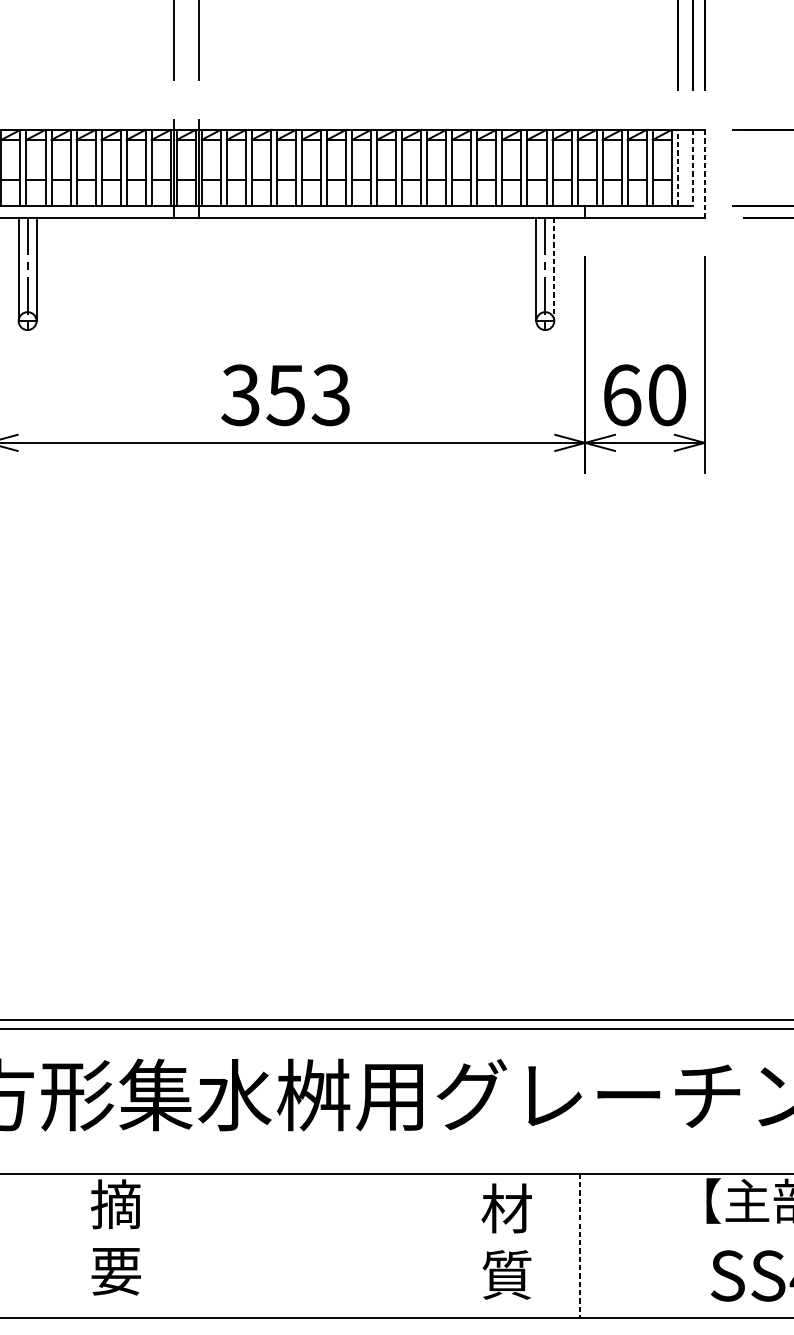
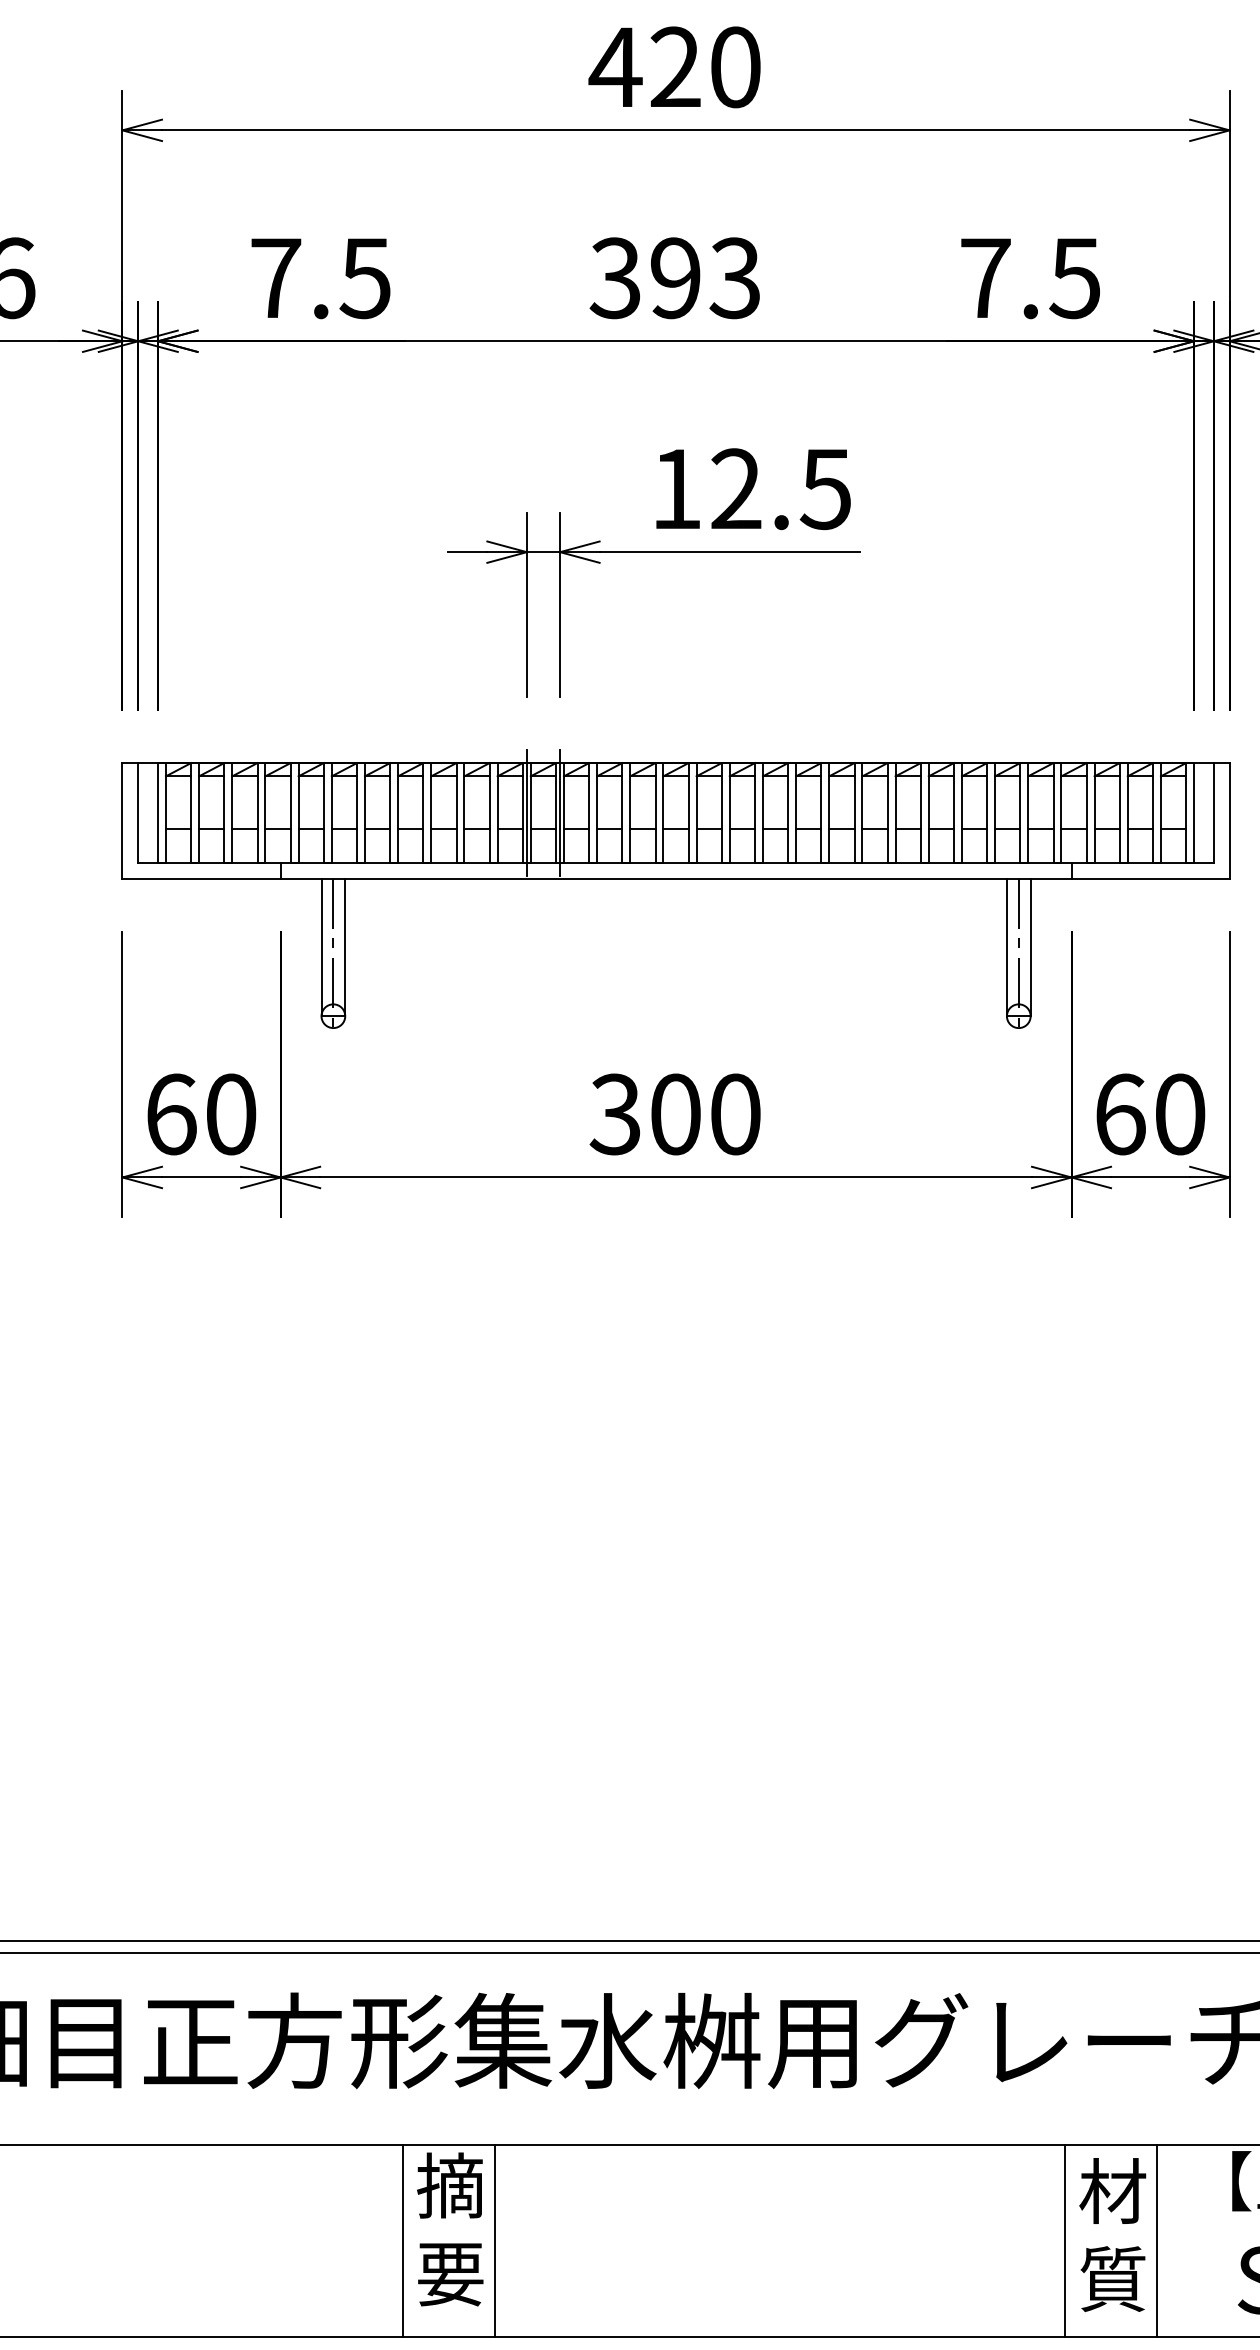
line: (678, 167) -> (1194, 812), dashed -> solid
line: (692, 167) -> (1213, 813), dashed -> solid
line: (704, 174) -> (1229, 821), dashed -> solid
line: (554, 269) -> (1030, 947), dashed -> solid
text: (307, 395) -> (704, 1114), 353 -> 300
text: (506, 1241) -> (1112, 2234), moved
line: (79, 1245) -> (402, 2240), added
line: (149, 1245) -> (494, 2240), added
line: (579, 1245) -> (1064, 2240), dashed -> solid
line: (649, 1245) -> (1156, 2240), added

